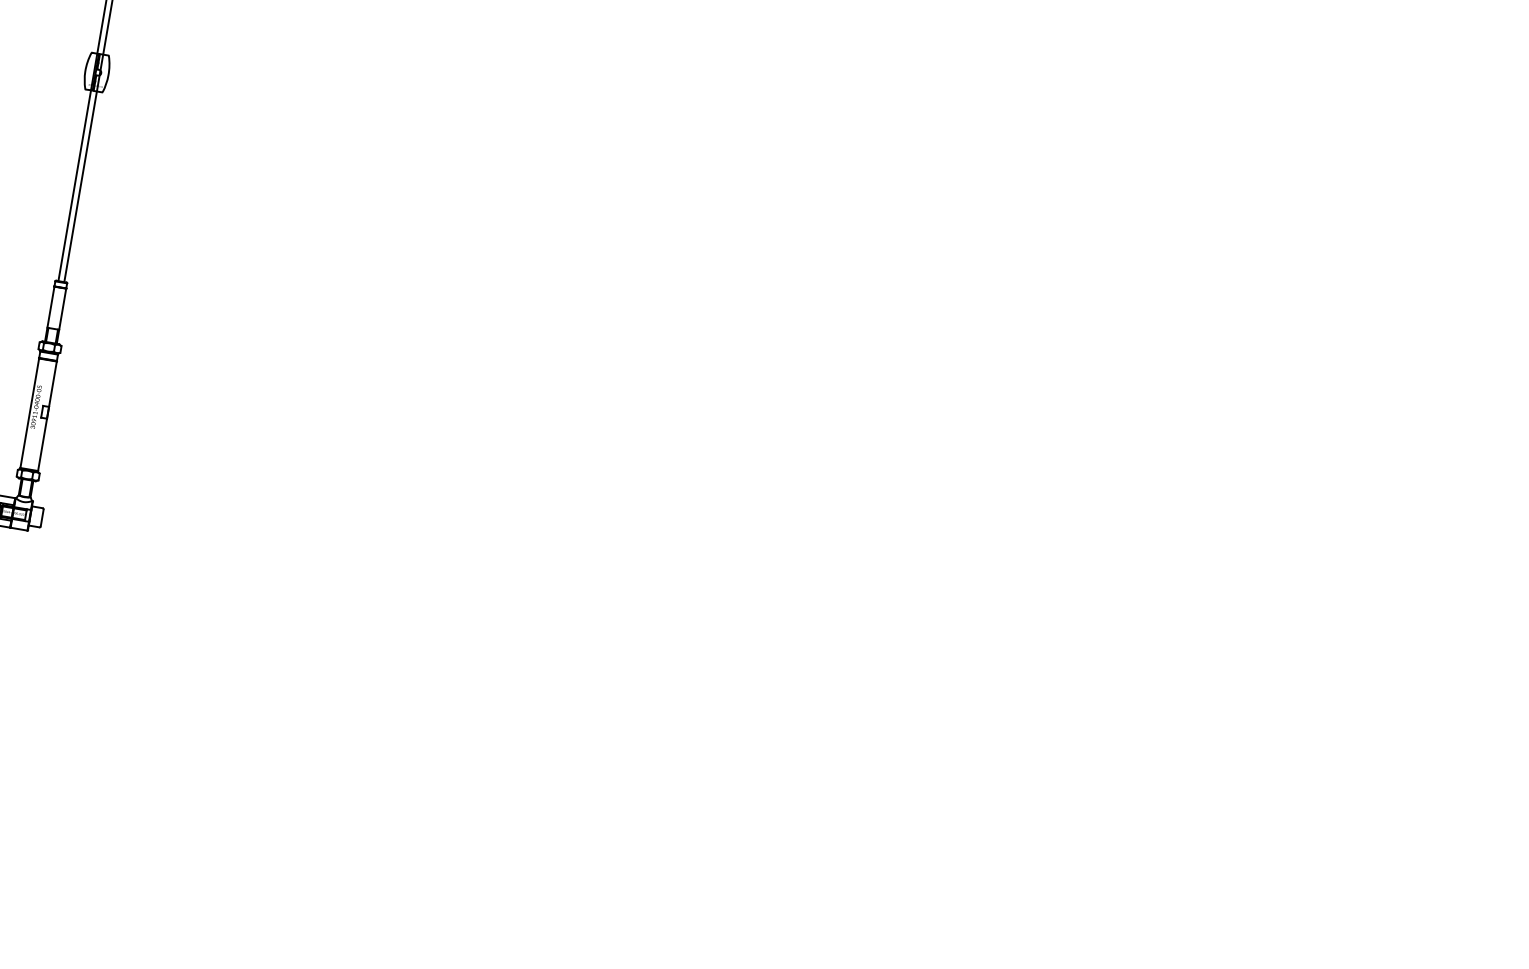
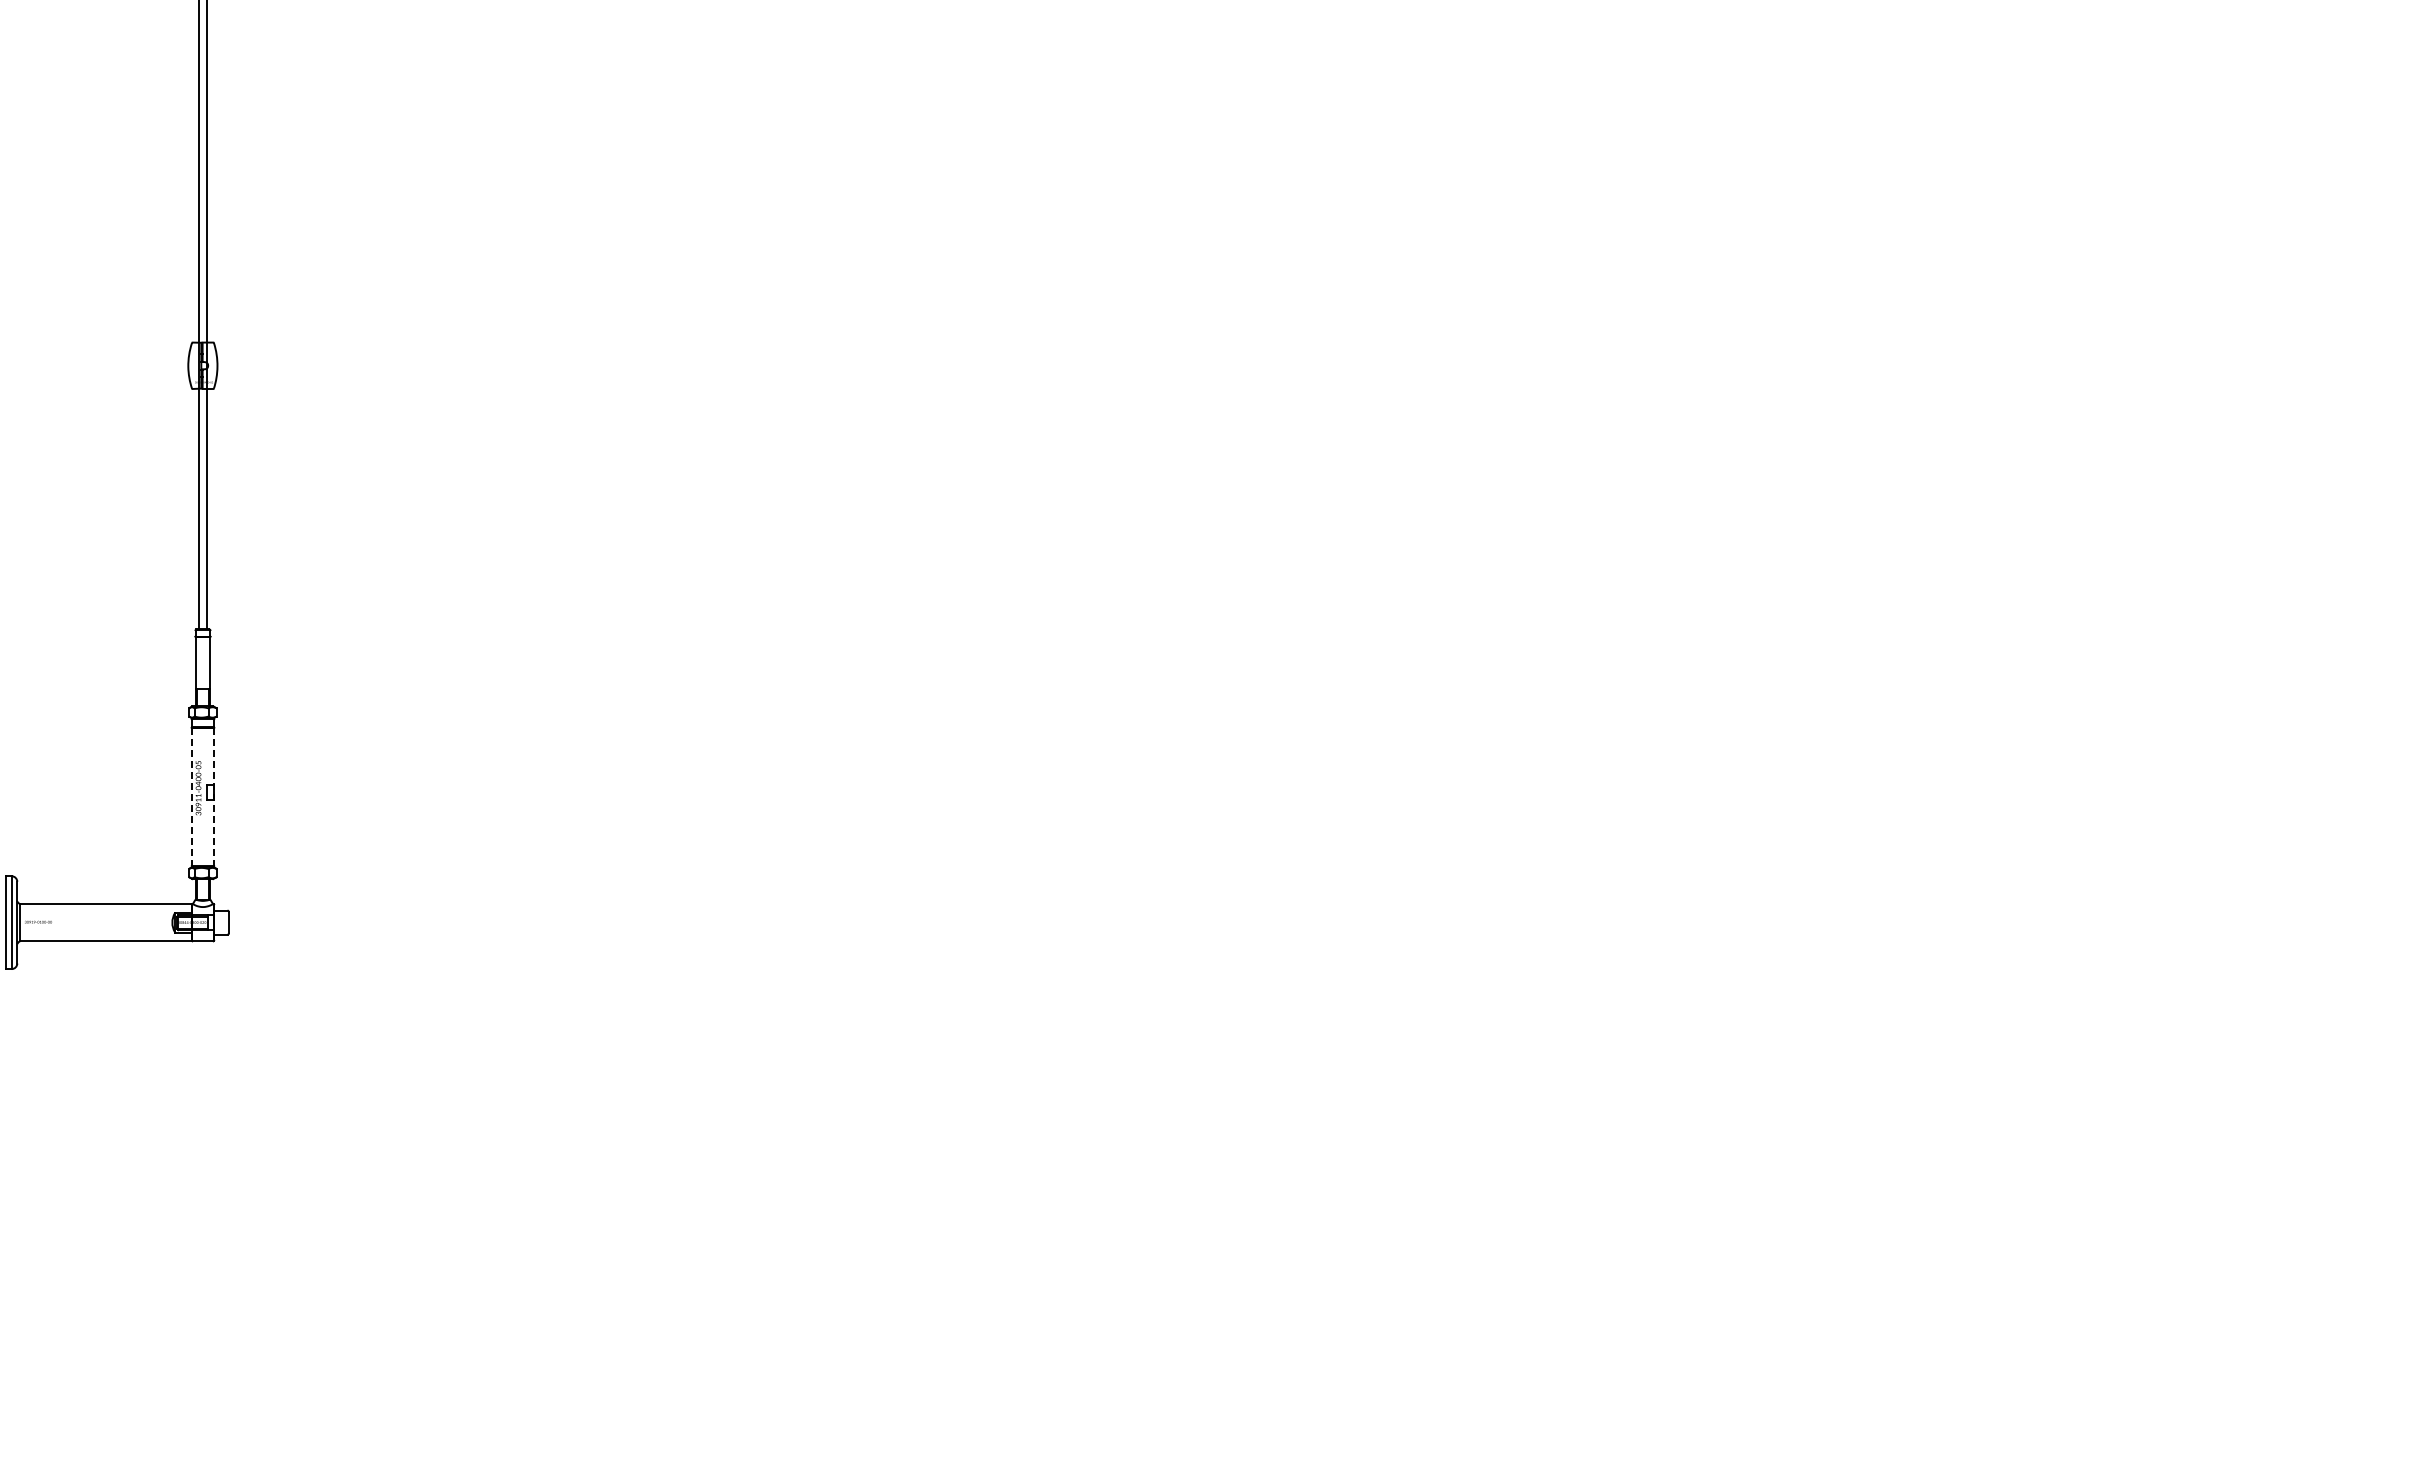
line: (29, 413) -> (191, 797), solid -> dashed
line: (47, 416) -> (214, 797), solid -> dashed

